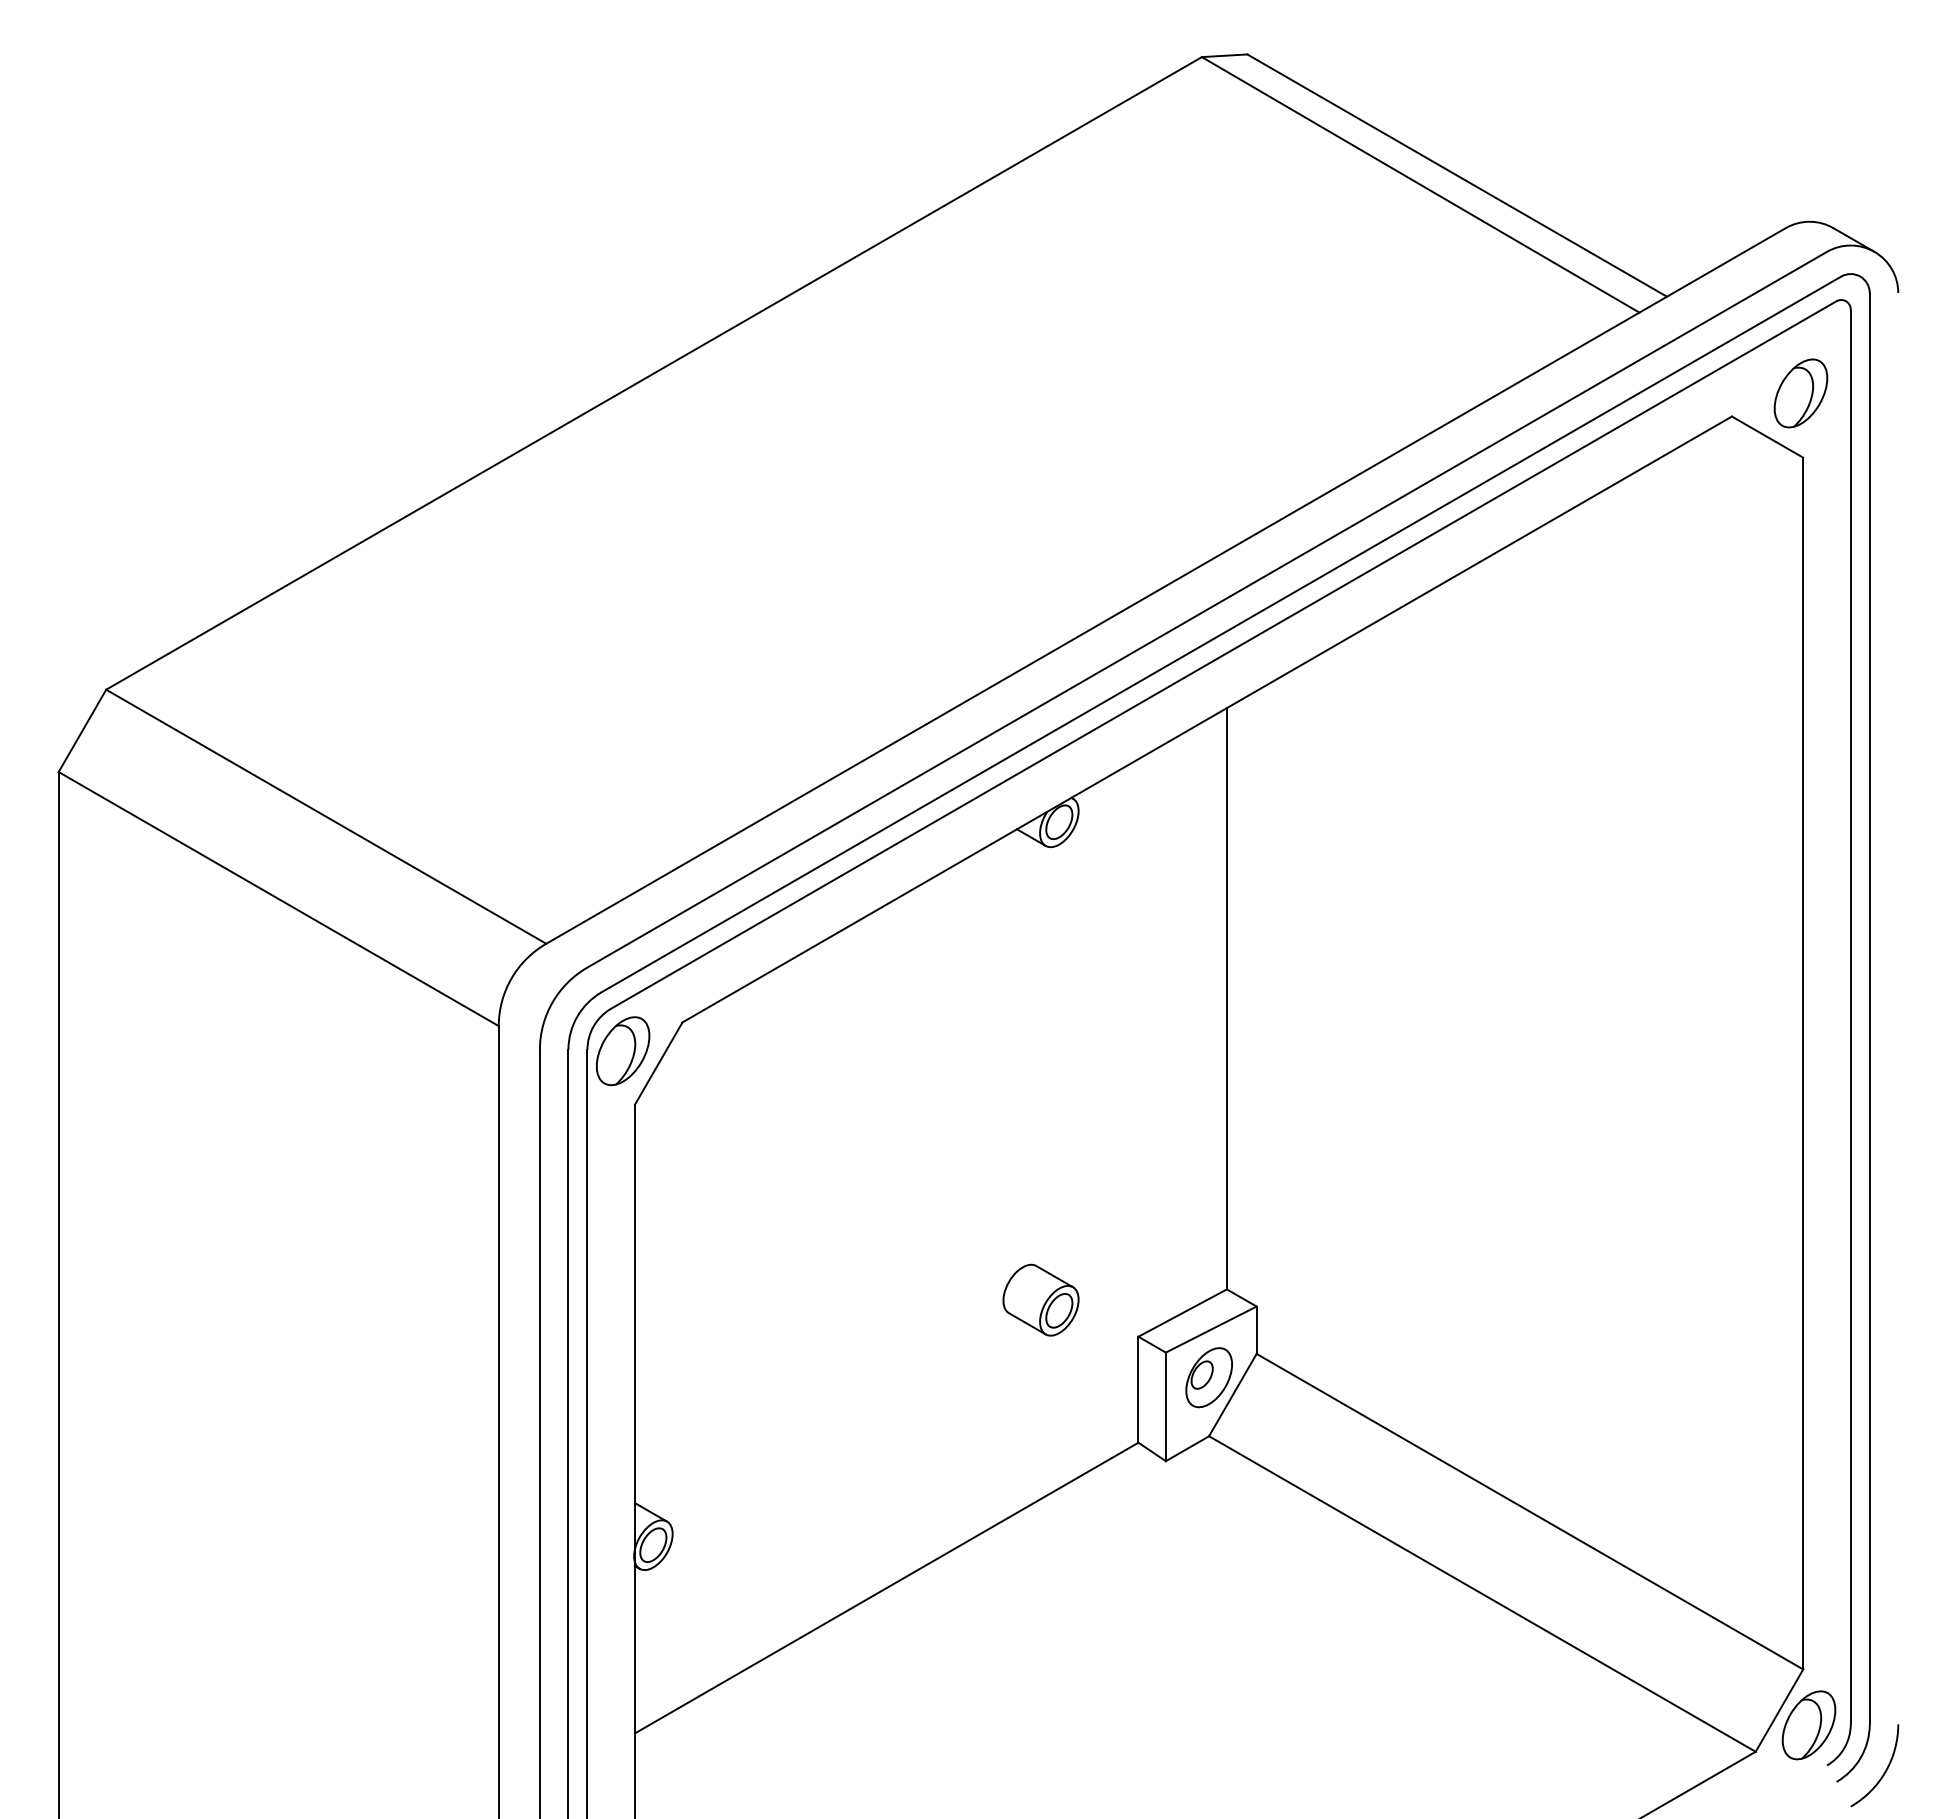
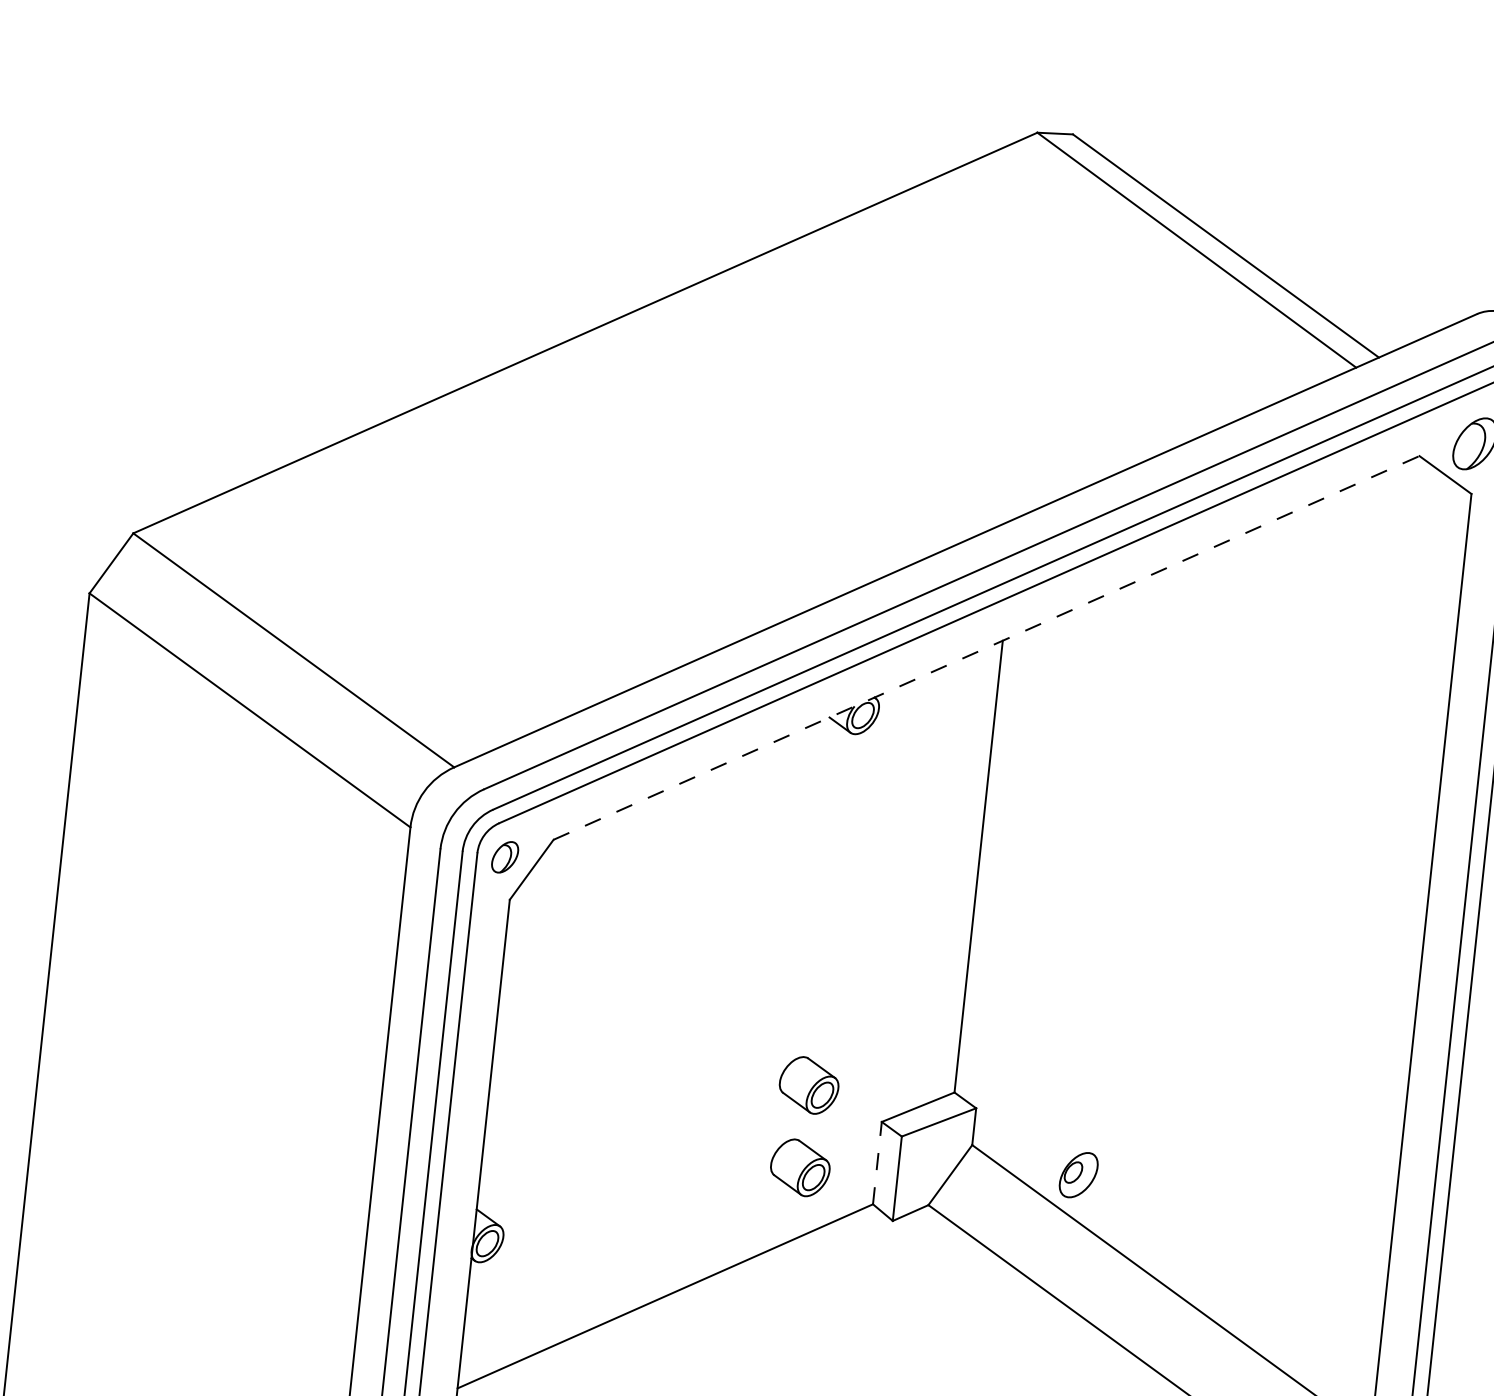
line: (1207, 719) -> (986, 647), solid -> dashed
part: (623, 1051) -> (505, 857), size x0.6
part: (1208, 1377) -> (1078, 1174), moved
line: (1138, 1389) -> (877, 1162), solid -> dashed
part: (1040, 1405) -> (799, 1167), added

